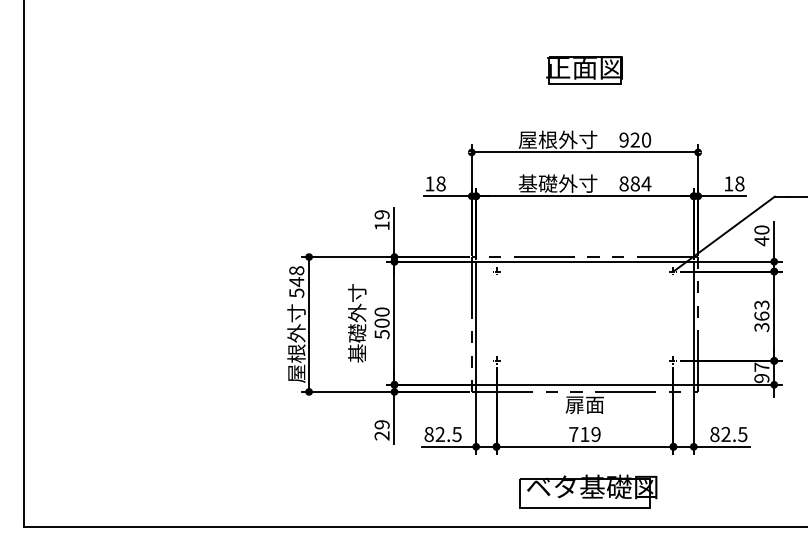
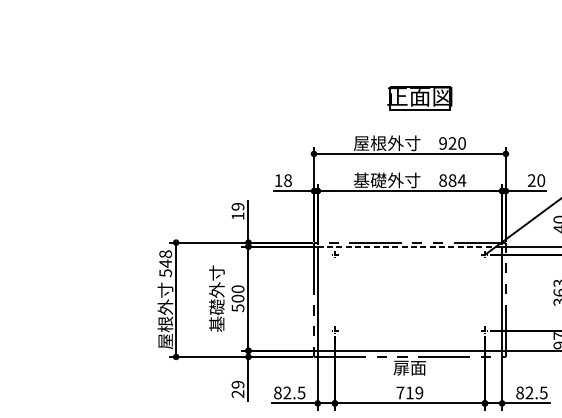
part: (584, 70) -> (419, 98), moved
text: (734, 183) -> (536, 180), 18 -> 20
line: (585, 261) -> (410, 246), solid -> dashed

